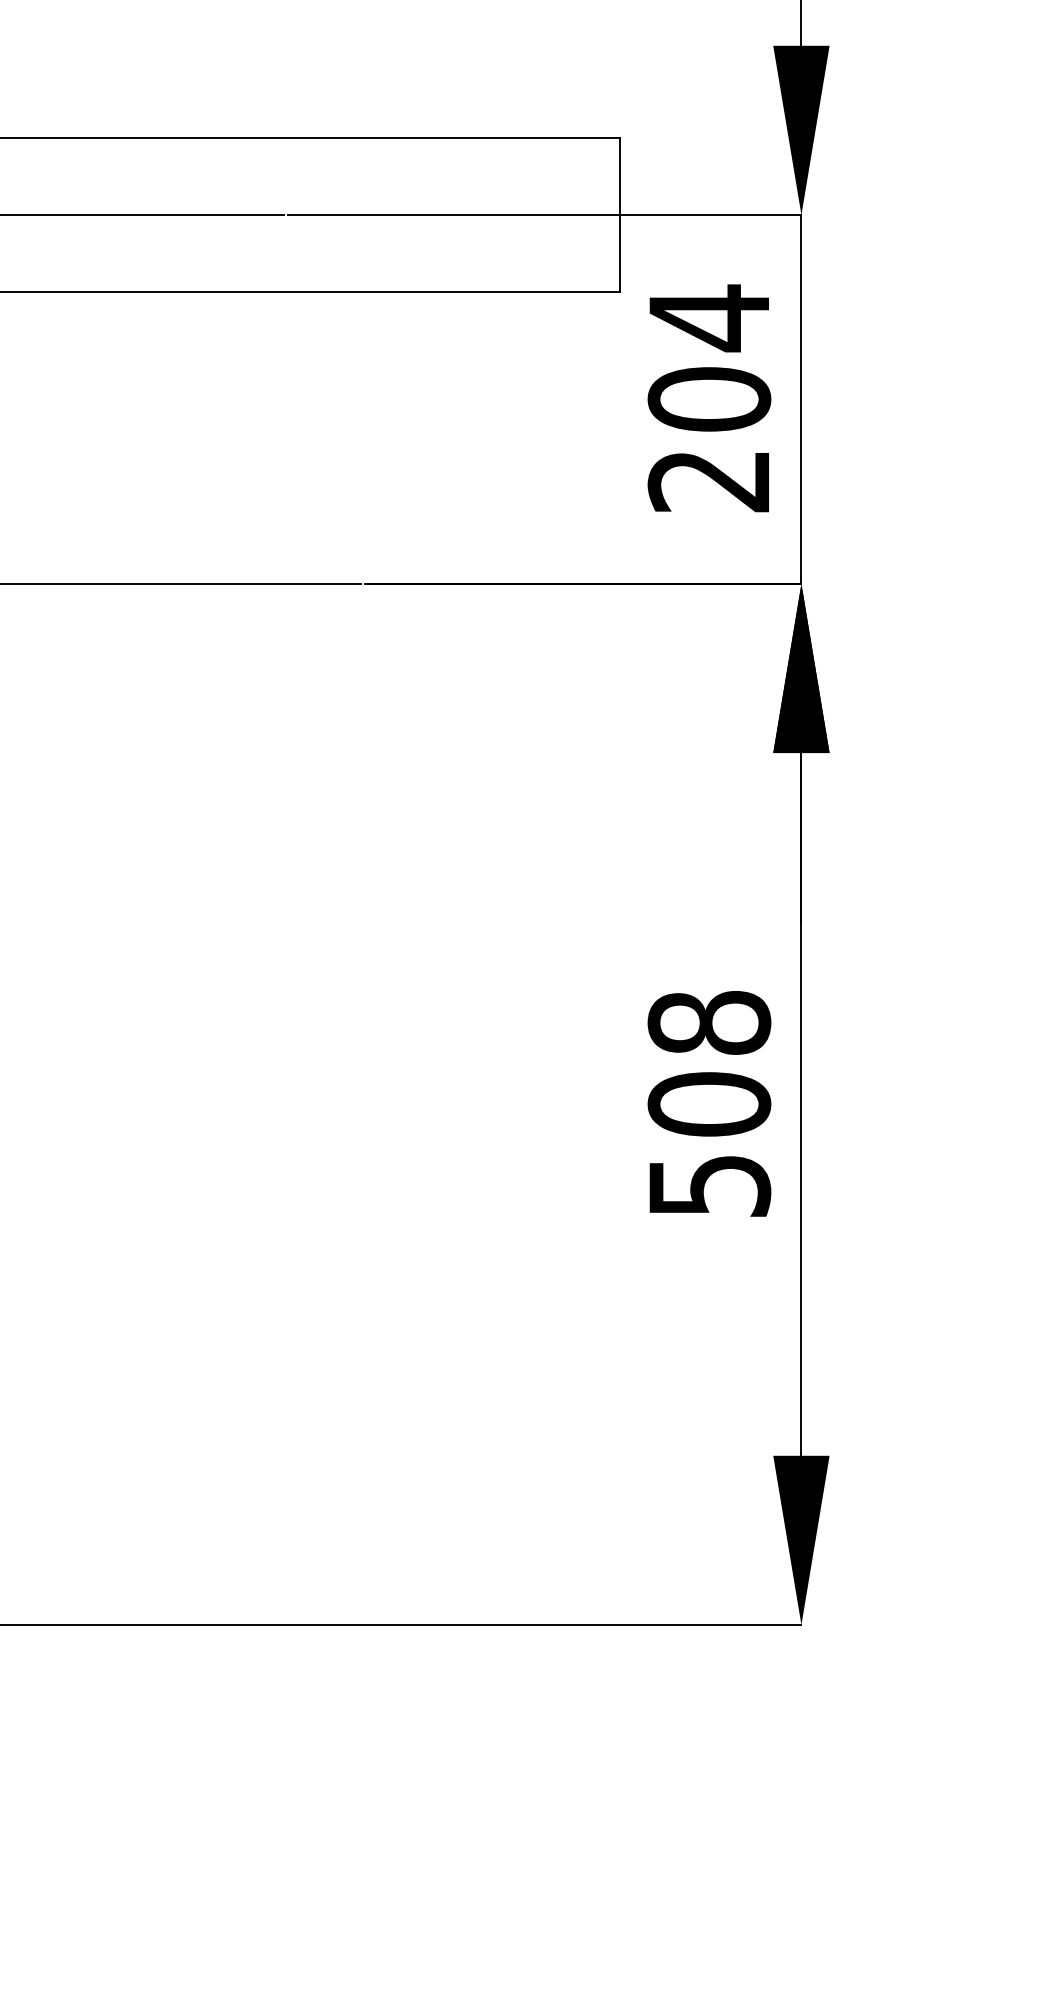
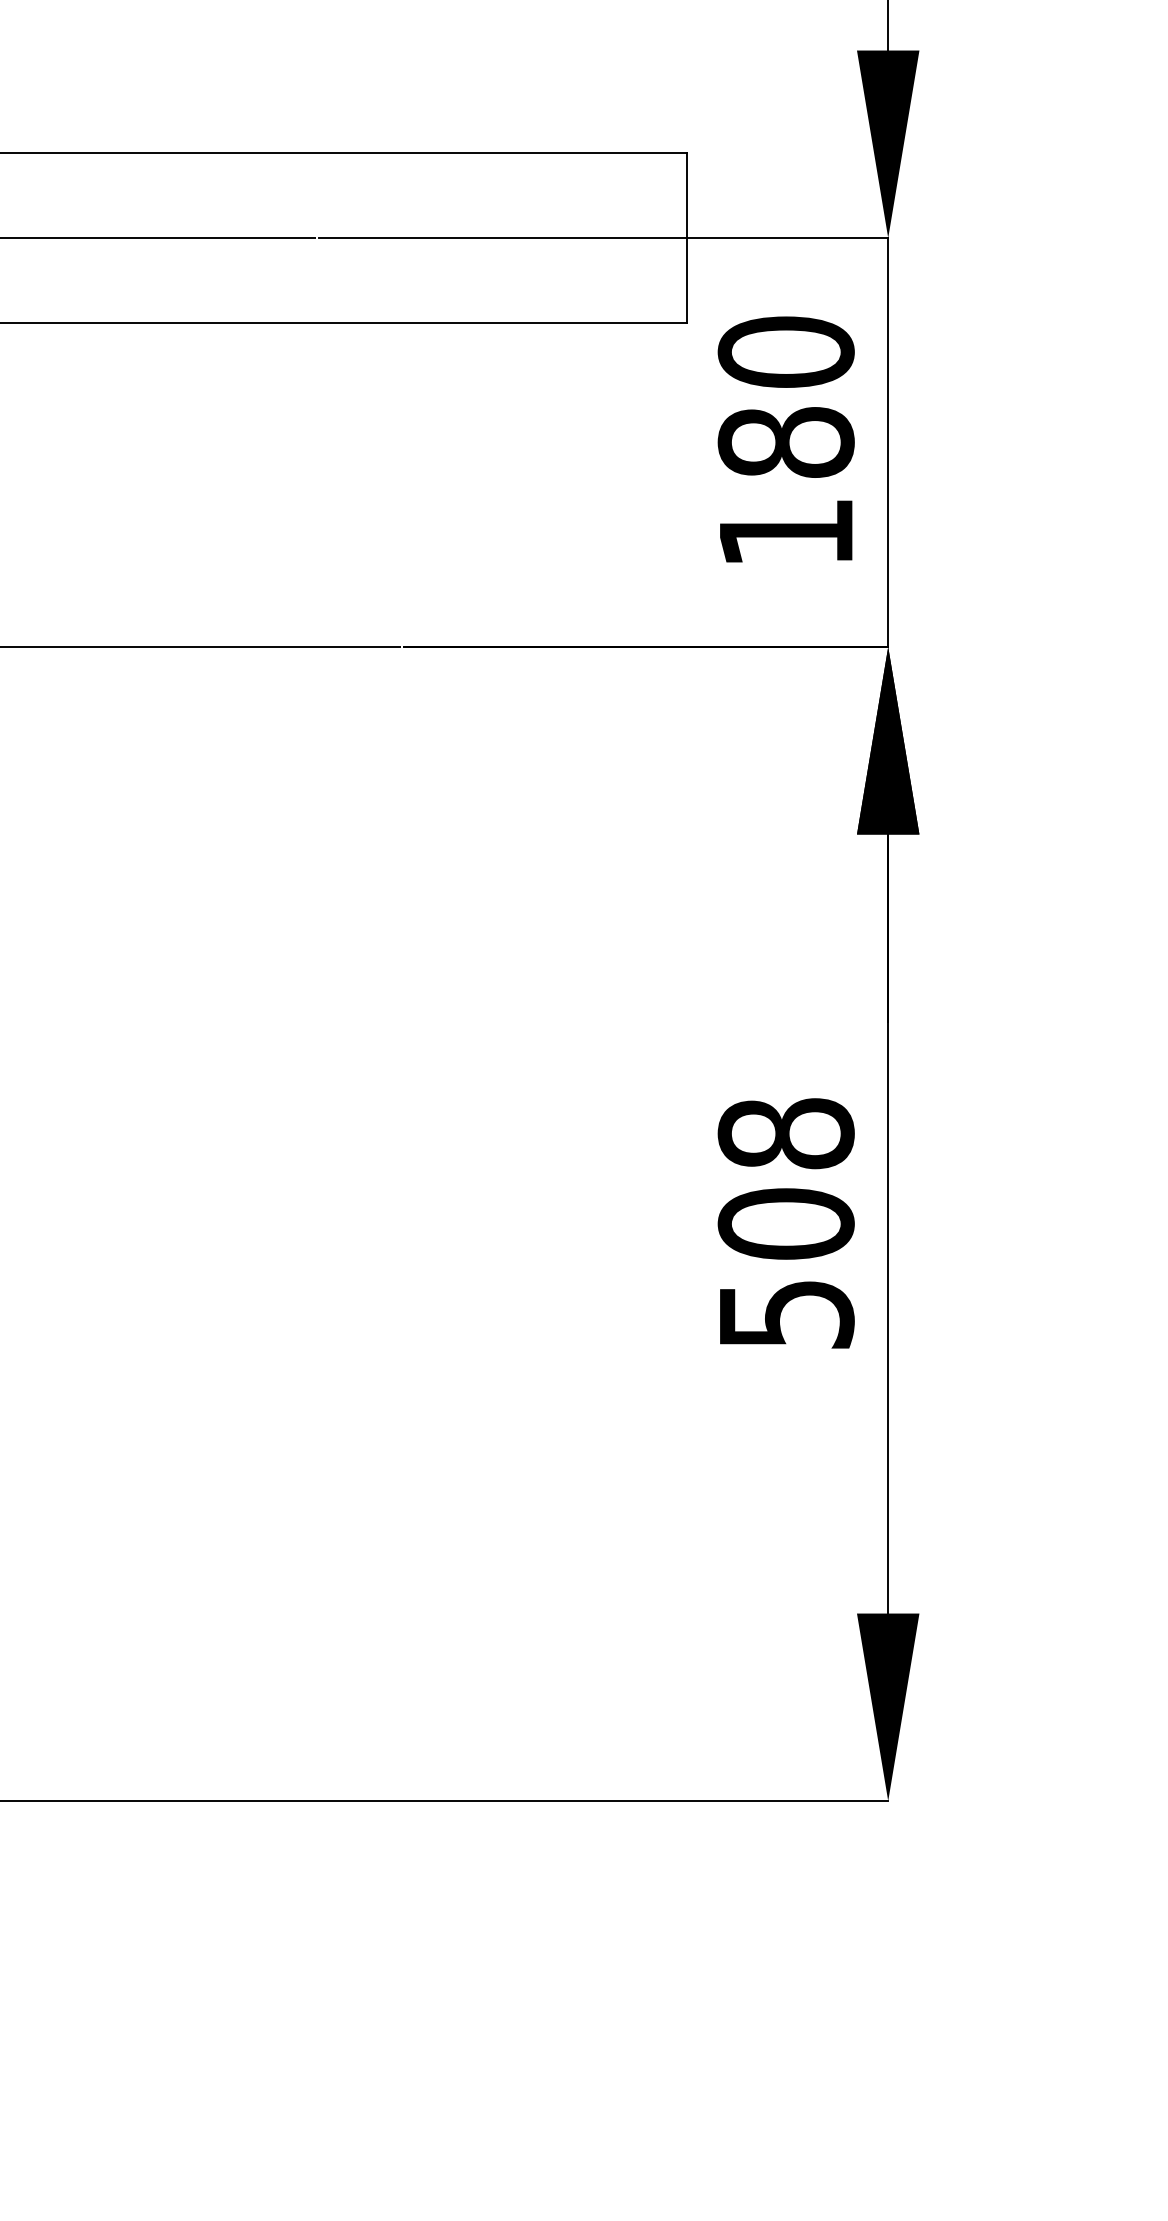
text: (708, 398) -> (785, 441), 204 -> 180

